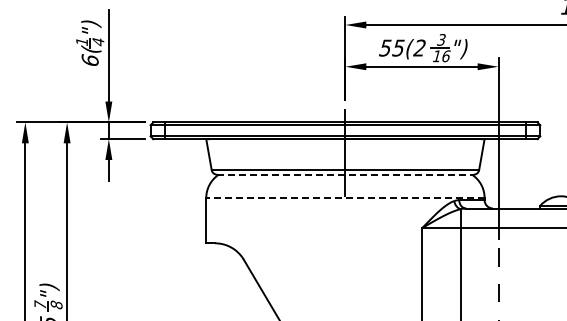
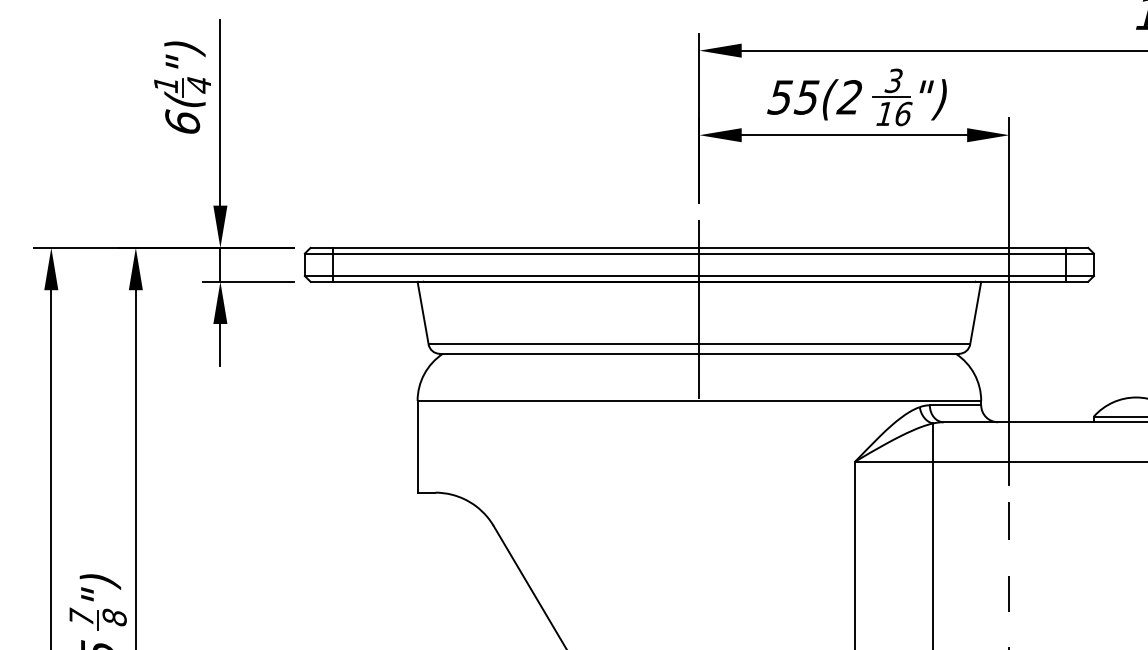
line: (345, 174) -> (699, 353), dashed -> solid
line: (344, 197) -> (697, 399), dashed -> solid

